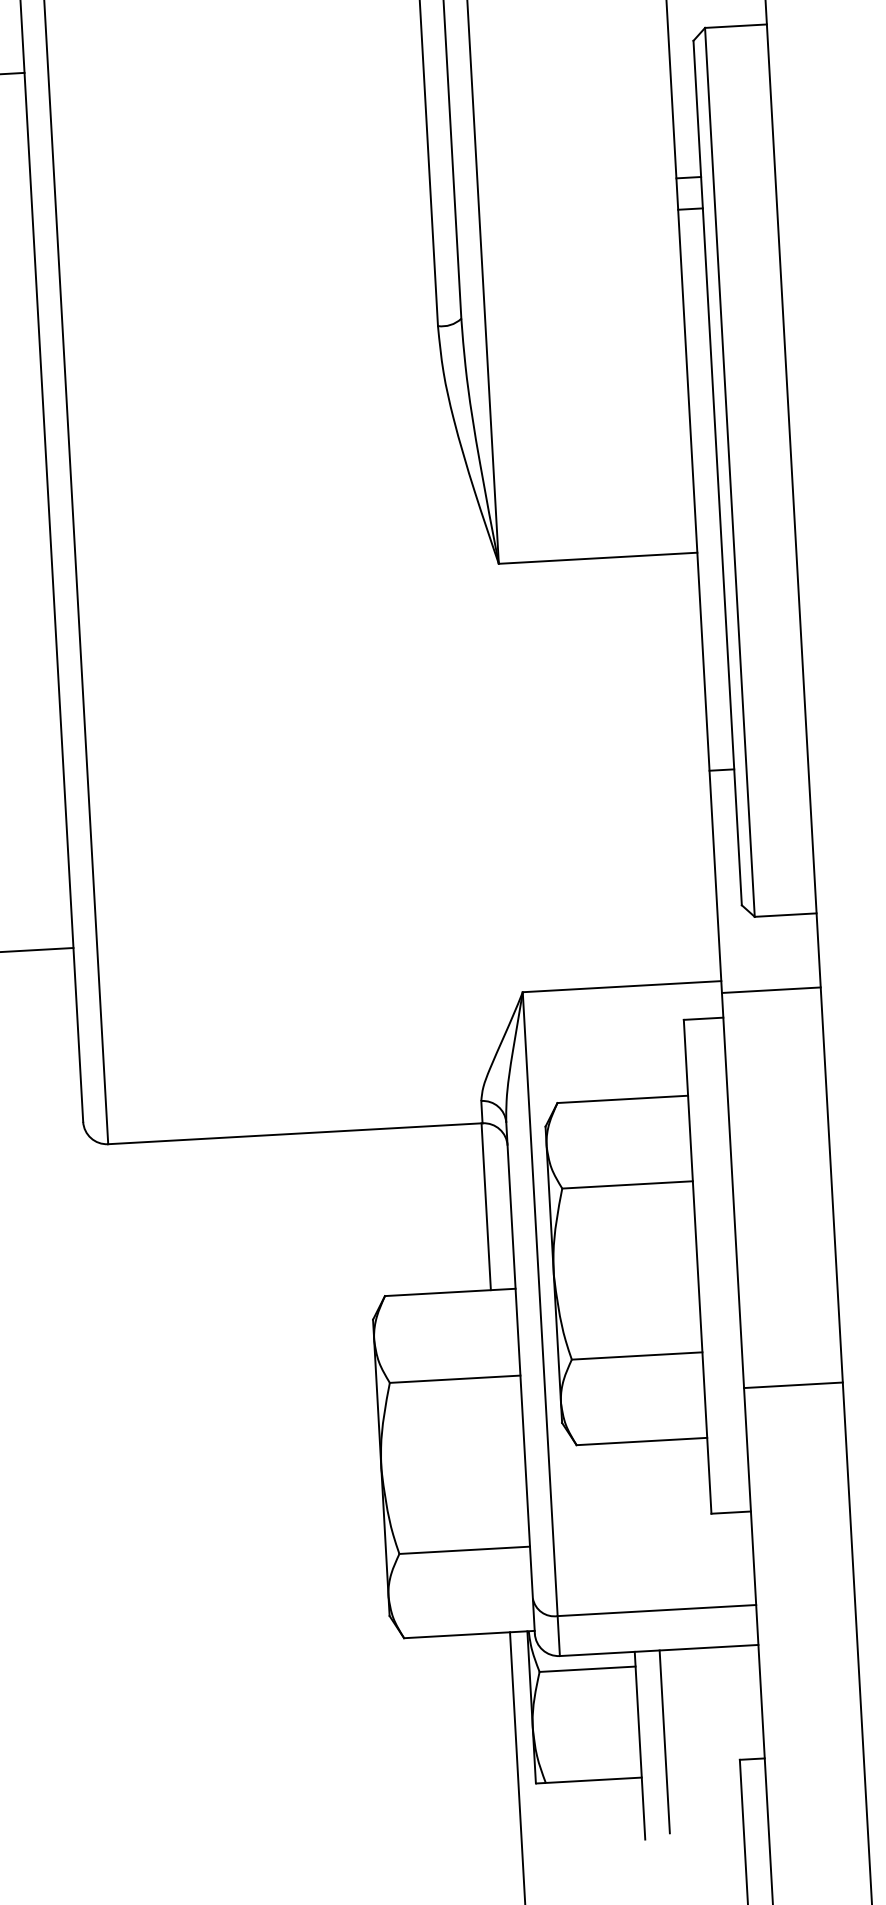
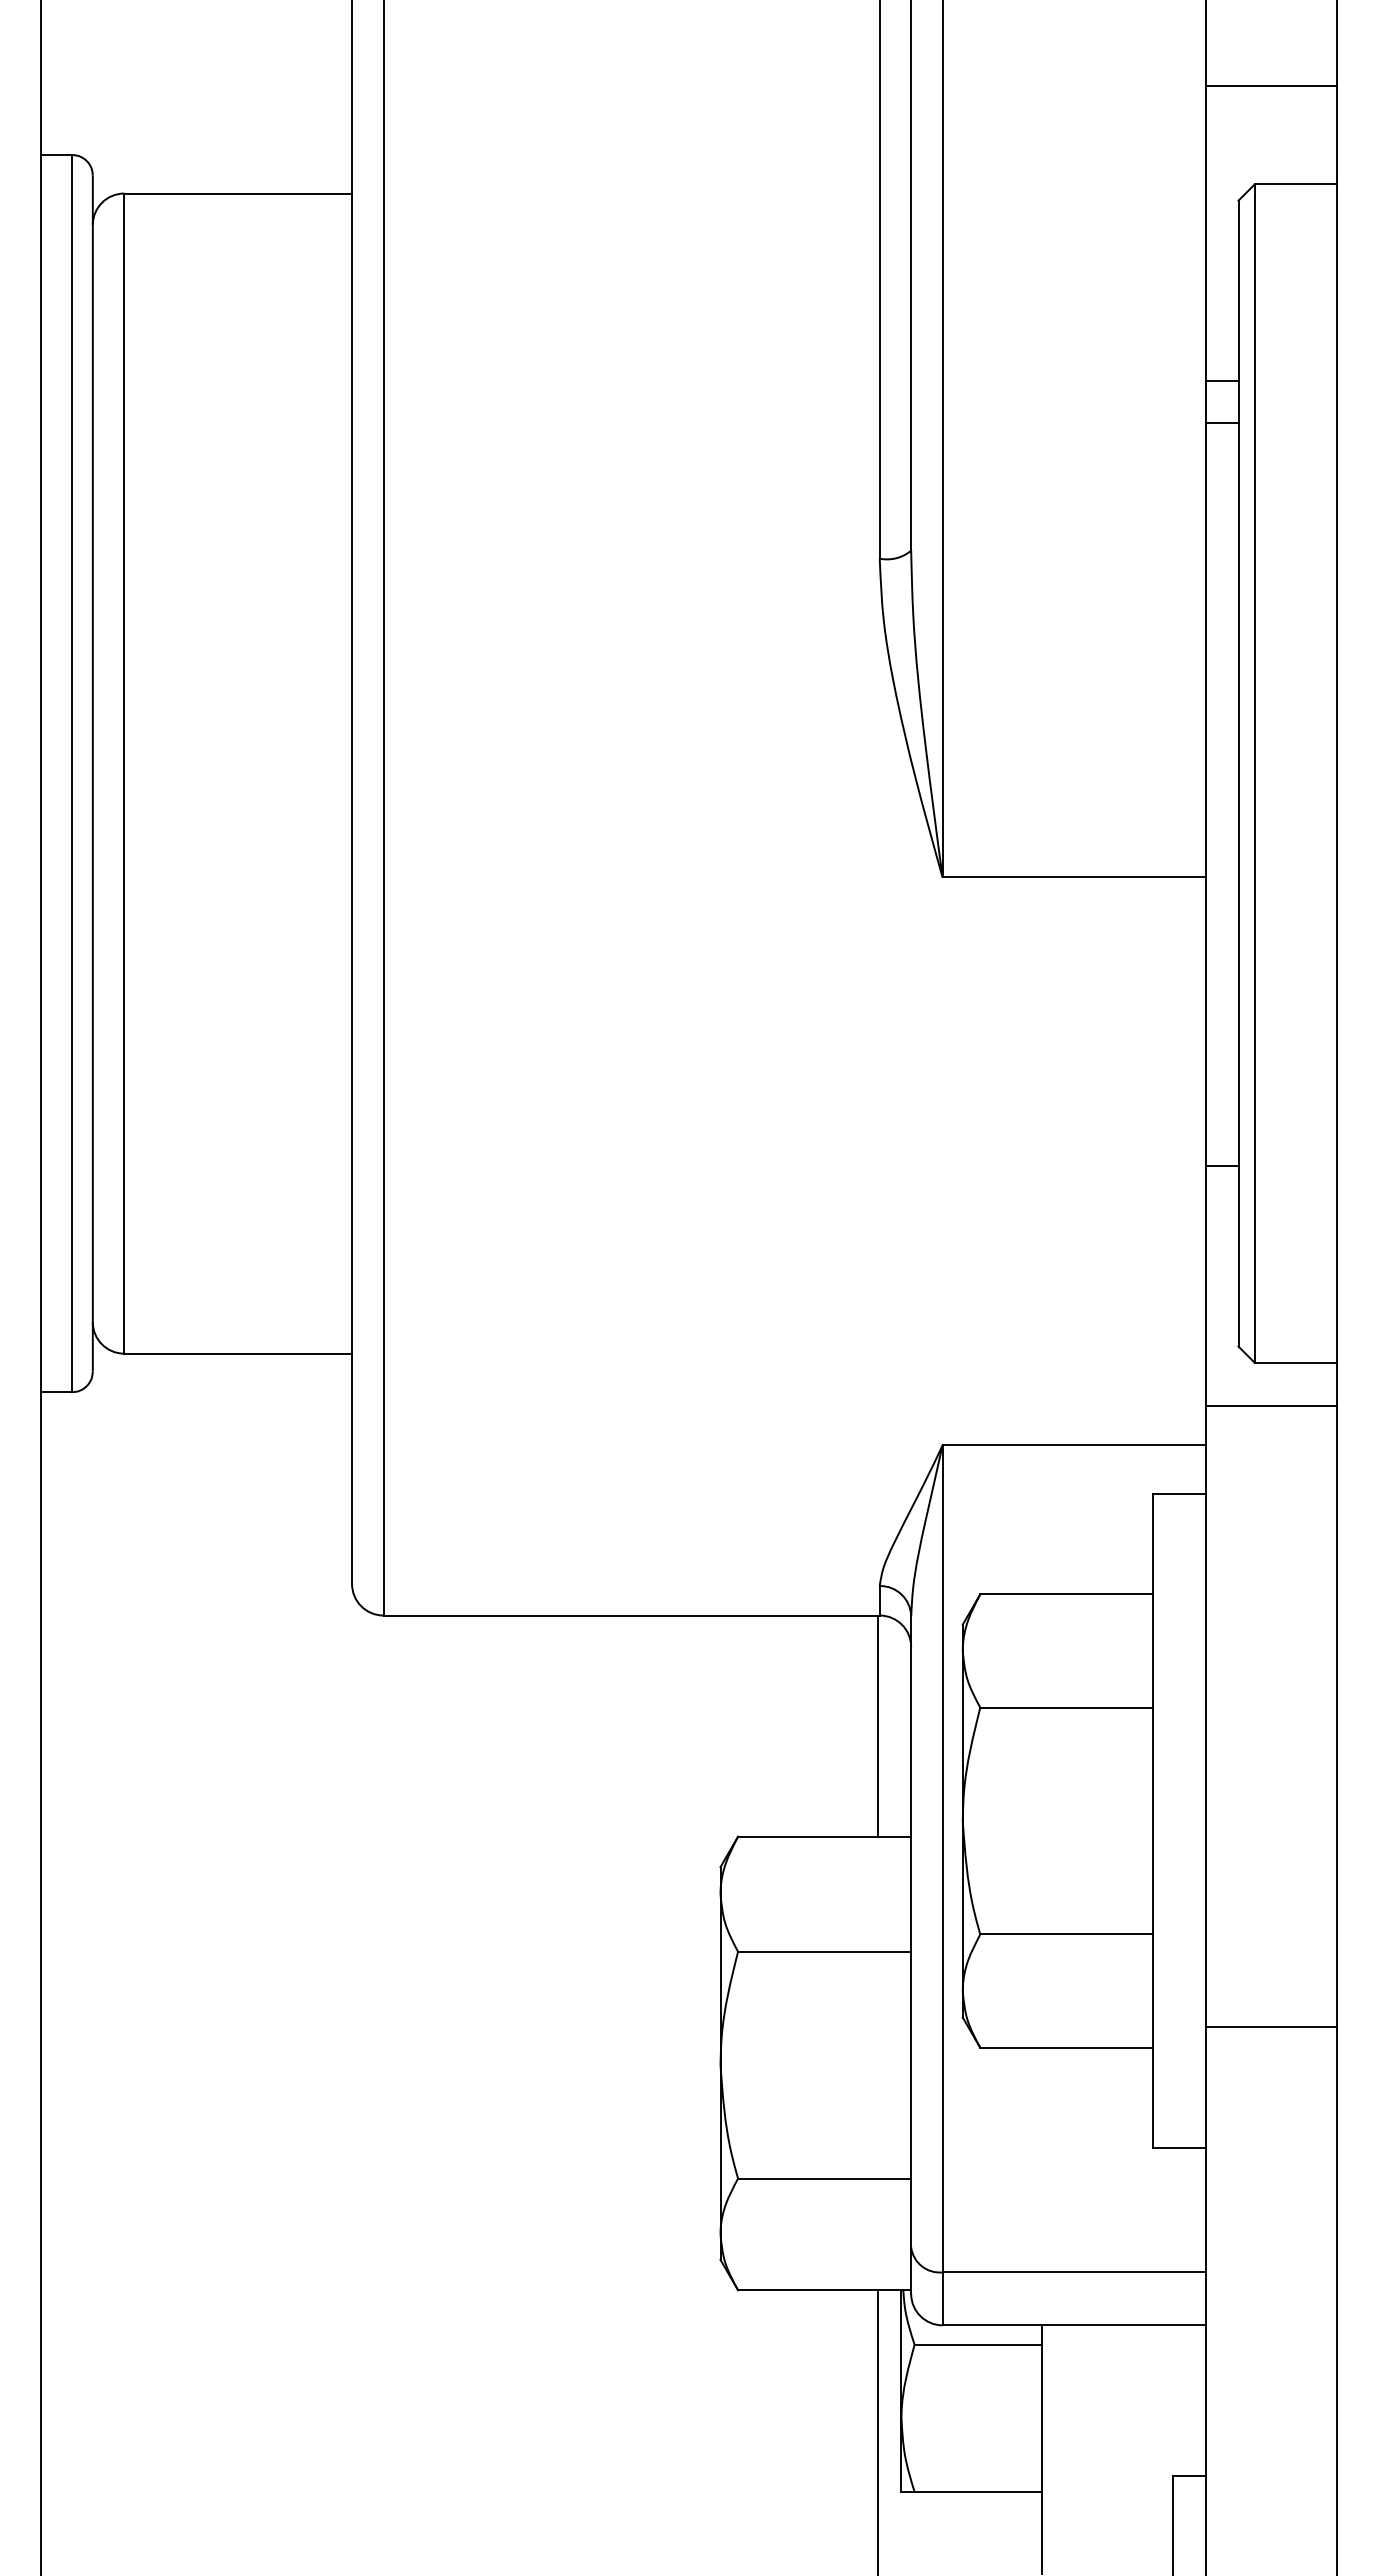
line: (770, 990) -> (1270, 1406), moved
line: (792, 1385) -> (1270, 2026), moved
line: (664, 1741) -> (1074, 2446), removed

